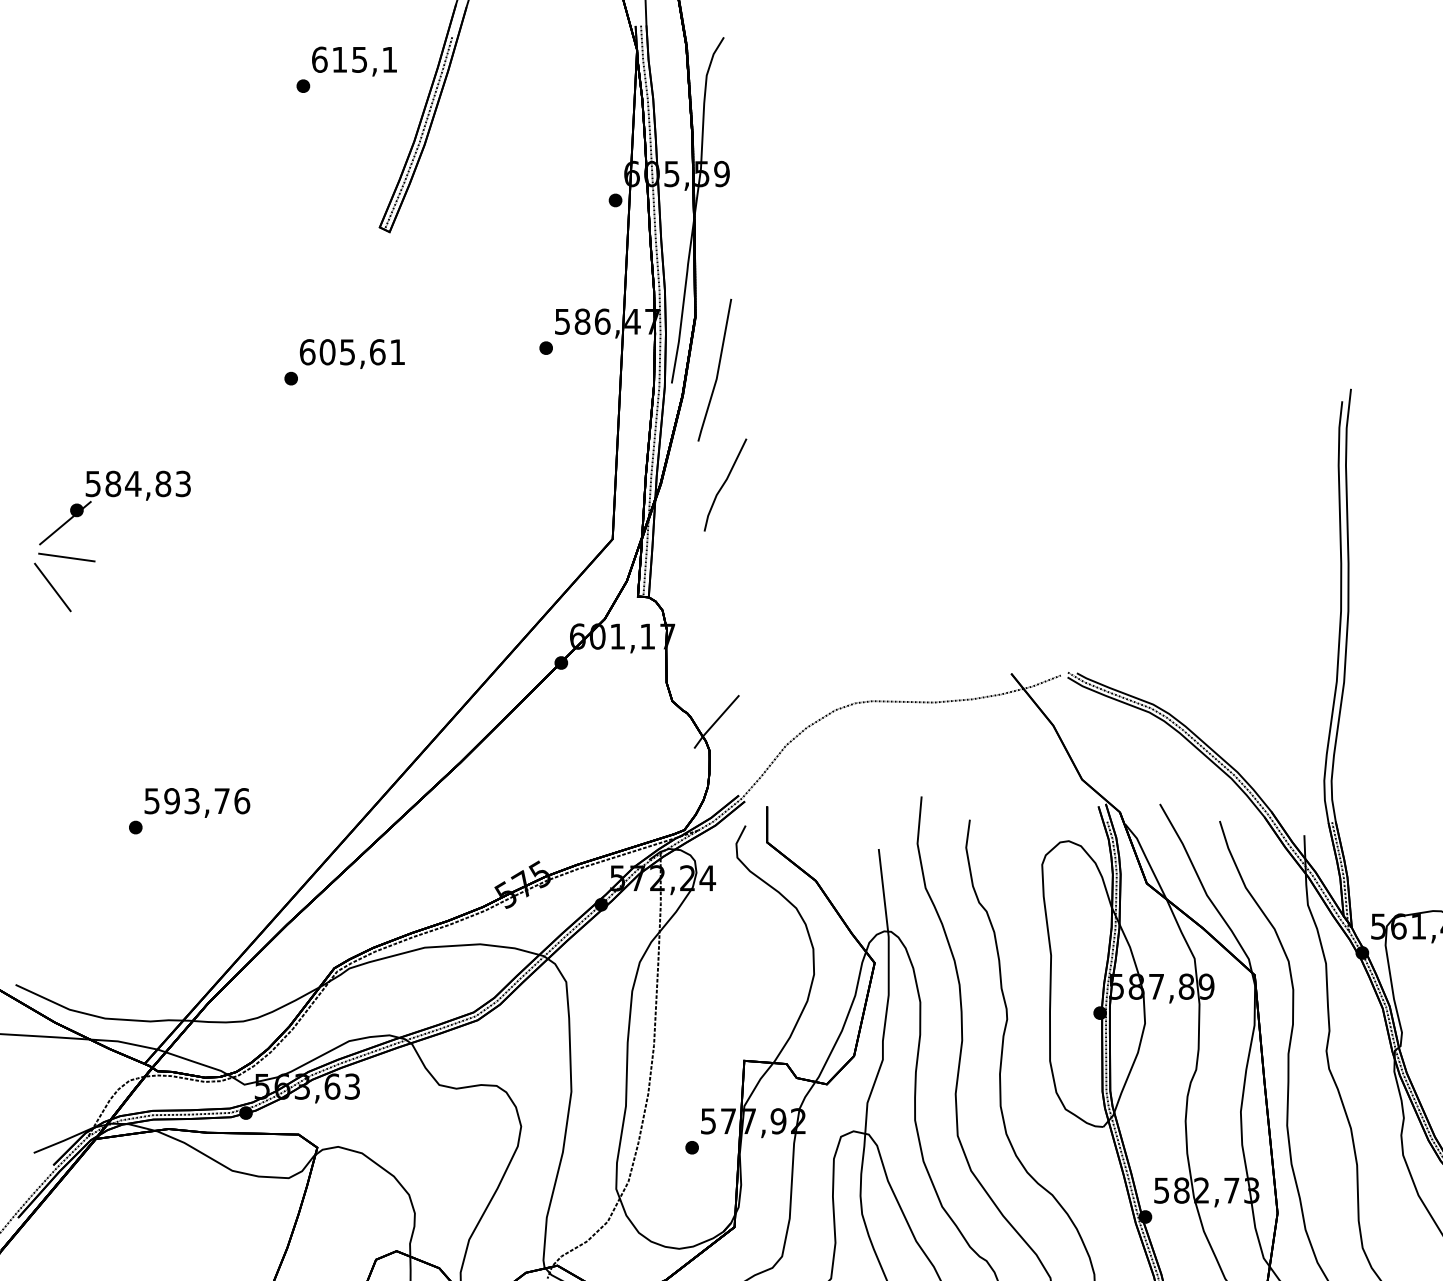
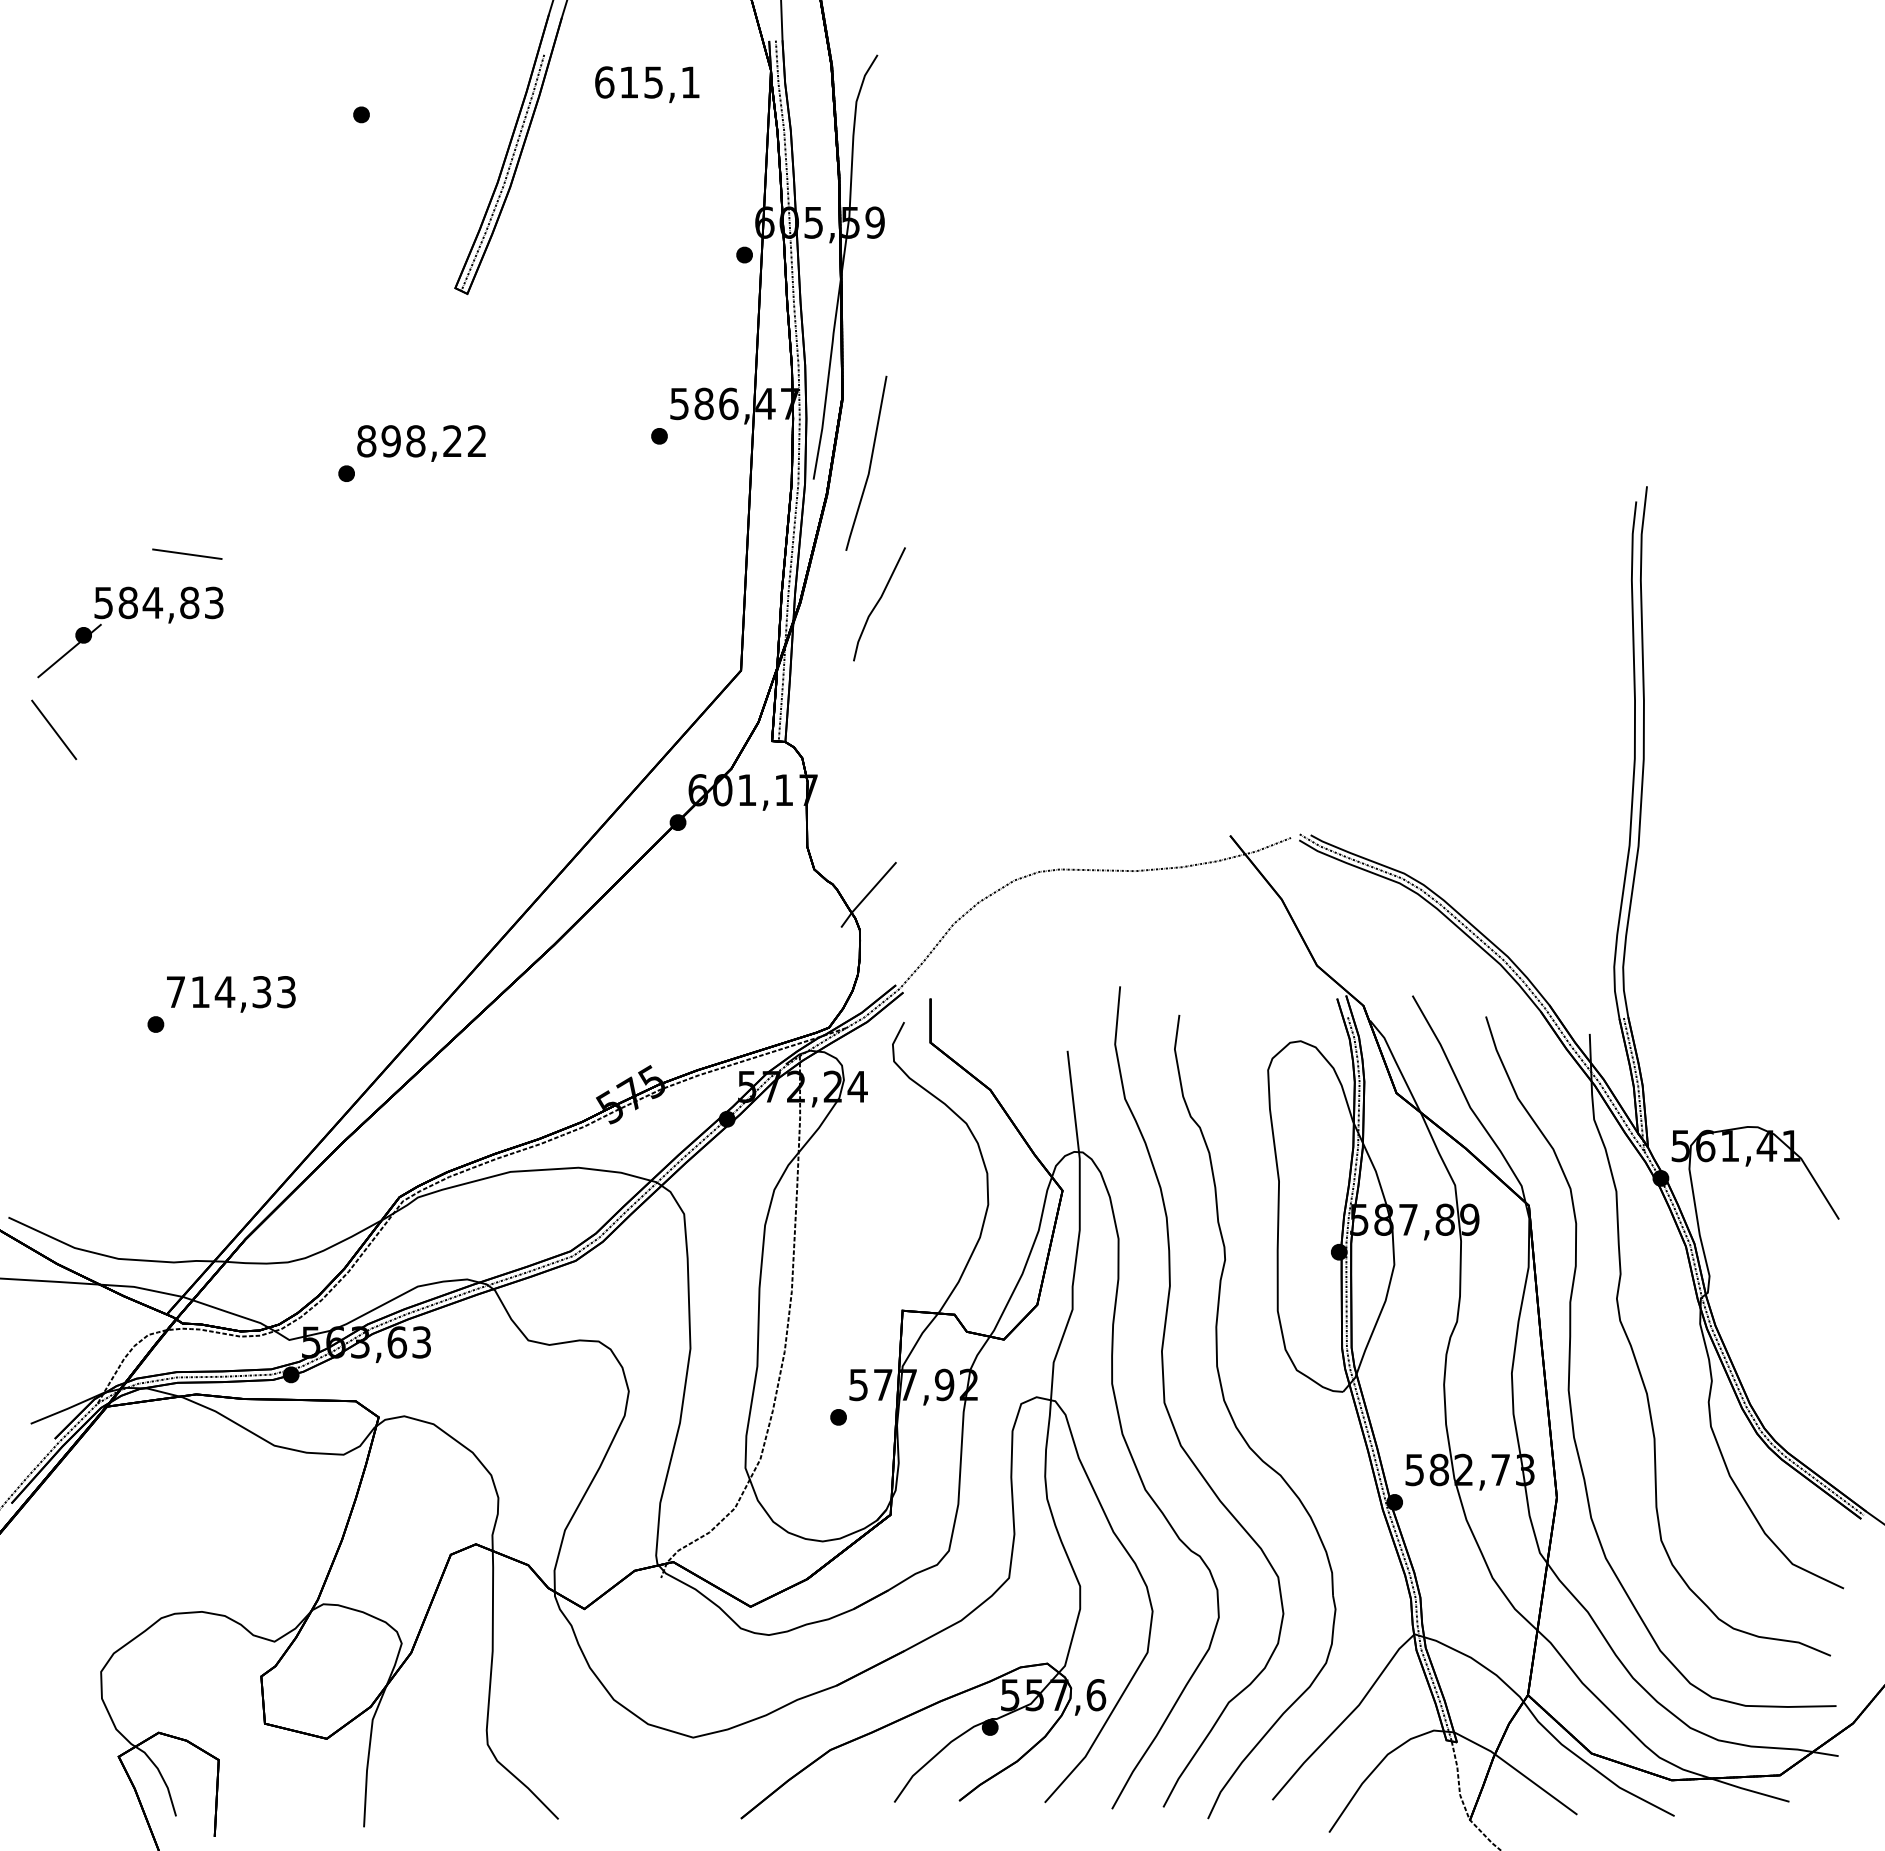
text: (354, 61) -> (647, 84), moved
text: (352, 352) -> (421, 441), 605,61 -> 898,22
line: (66, 556) -> (187, 553), moved
text: (197, 801) -> (231, 992), 593,76 -> 714,33

